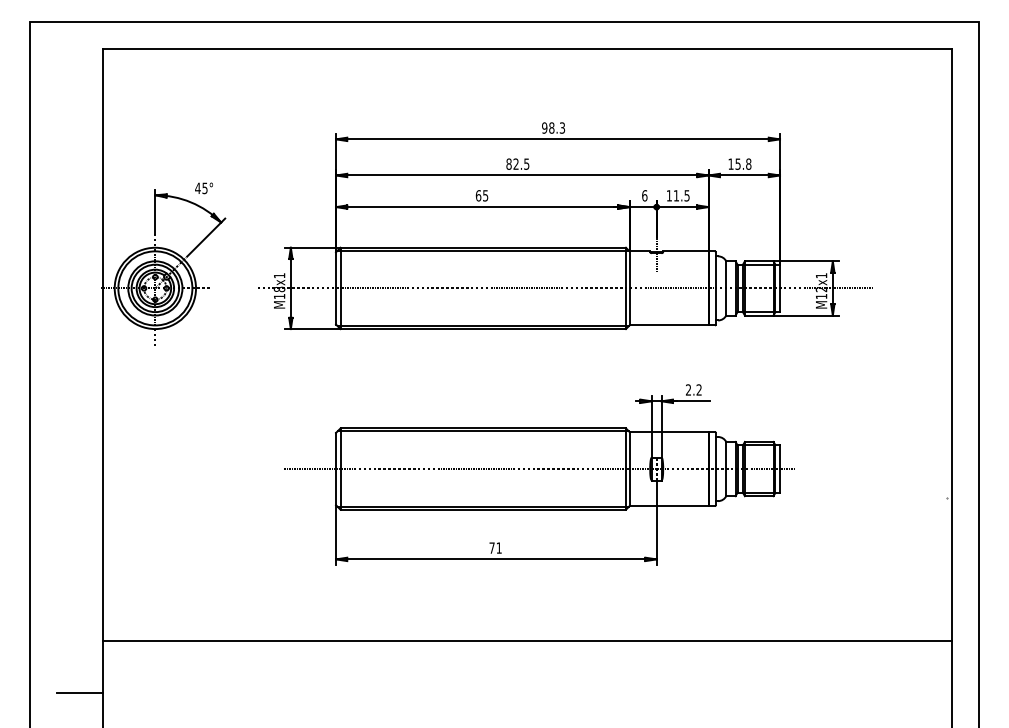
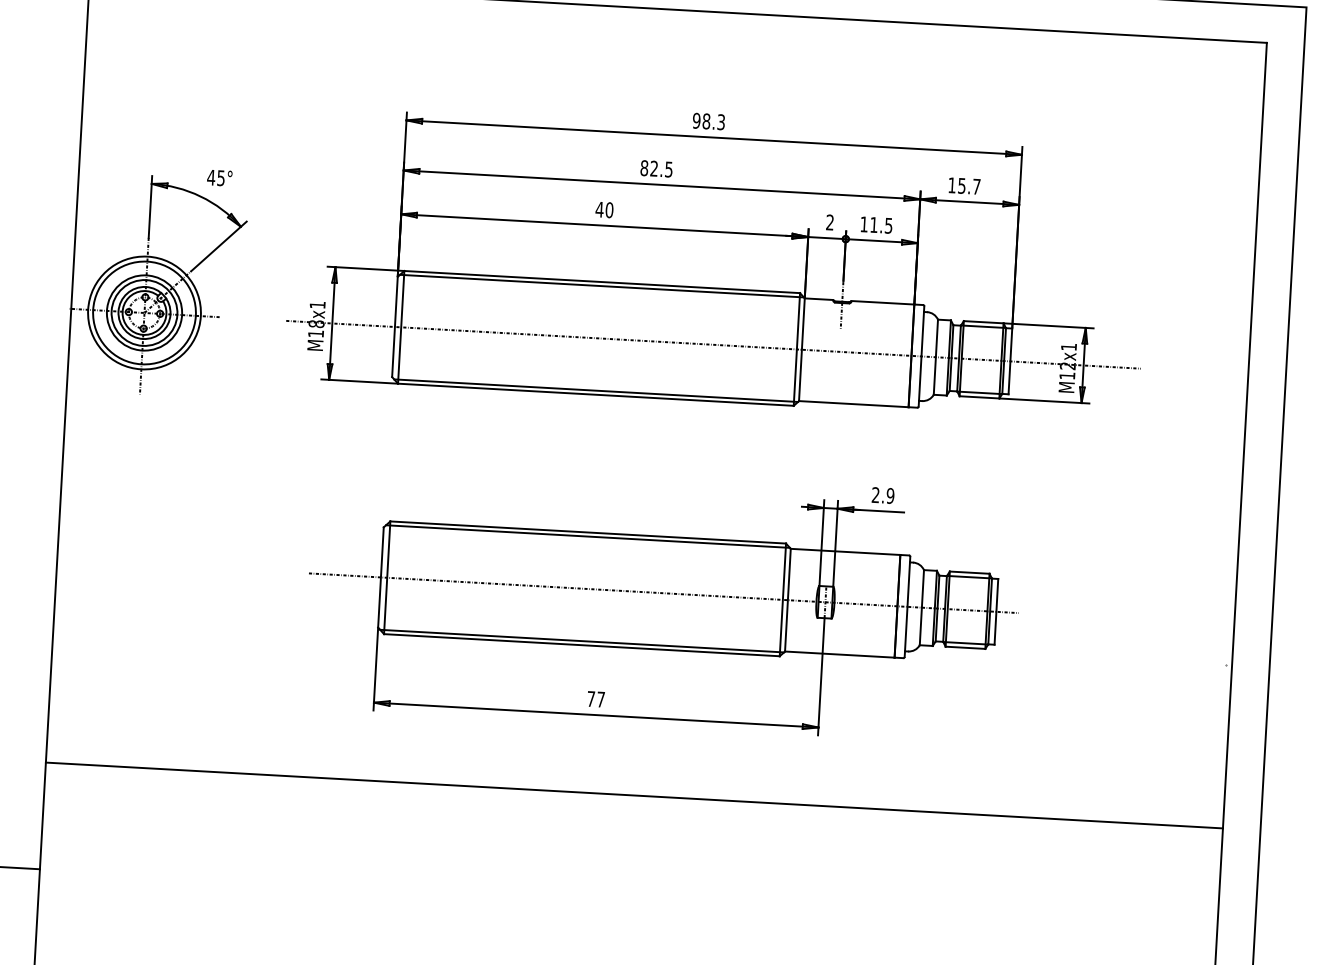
text: (748, 163) -> (976, 185), 15.8 -> 15.7
text: (481, 195) -> (603, 209), 65 -> 40
text: (644, 195) -> (829, 222), 6 -> 2
text: (698, 389) -> (889, 495), 2.2 -> 2.9
text: (498, 547) -> (600, 698), 71 -> 77
line: (526, 640) -> (633, 795), moved

